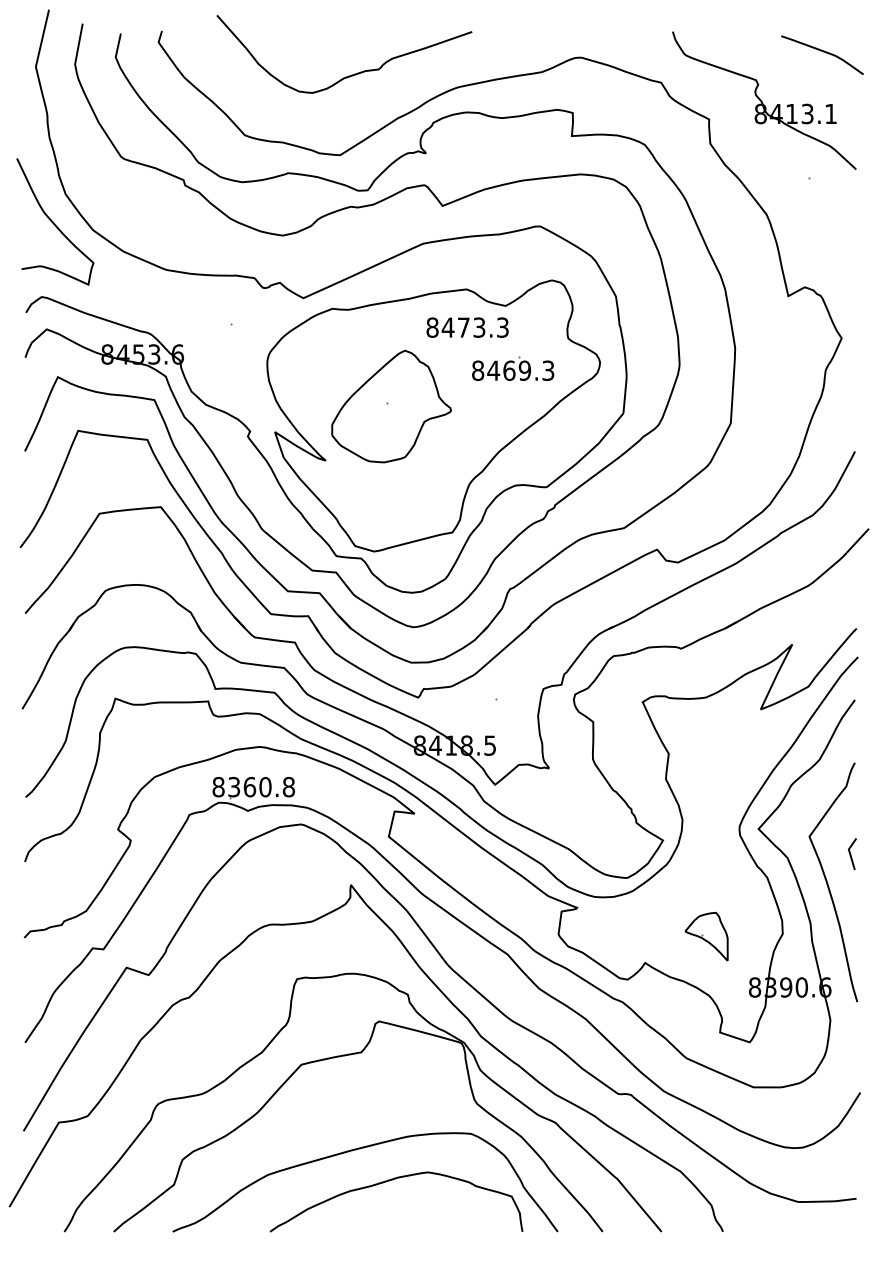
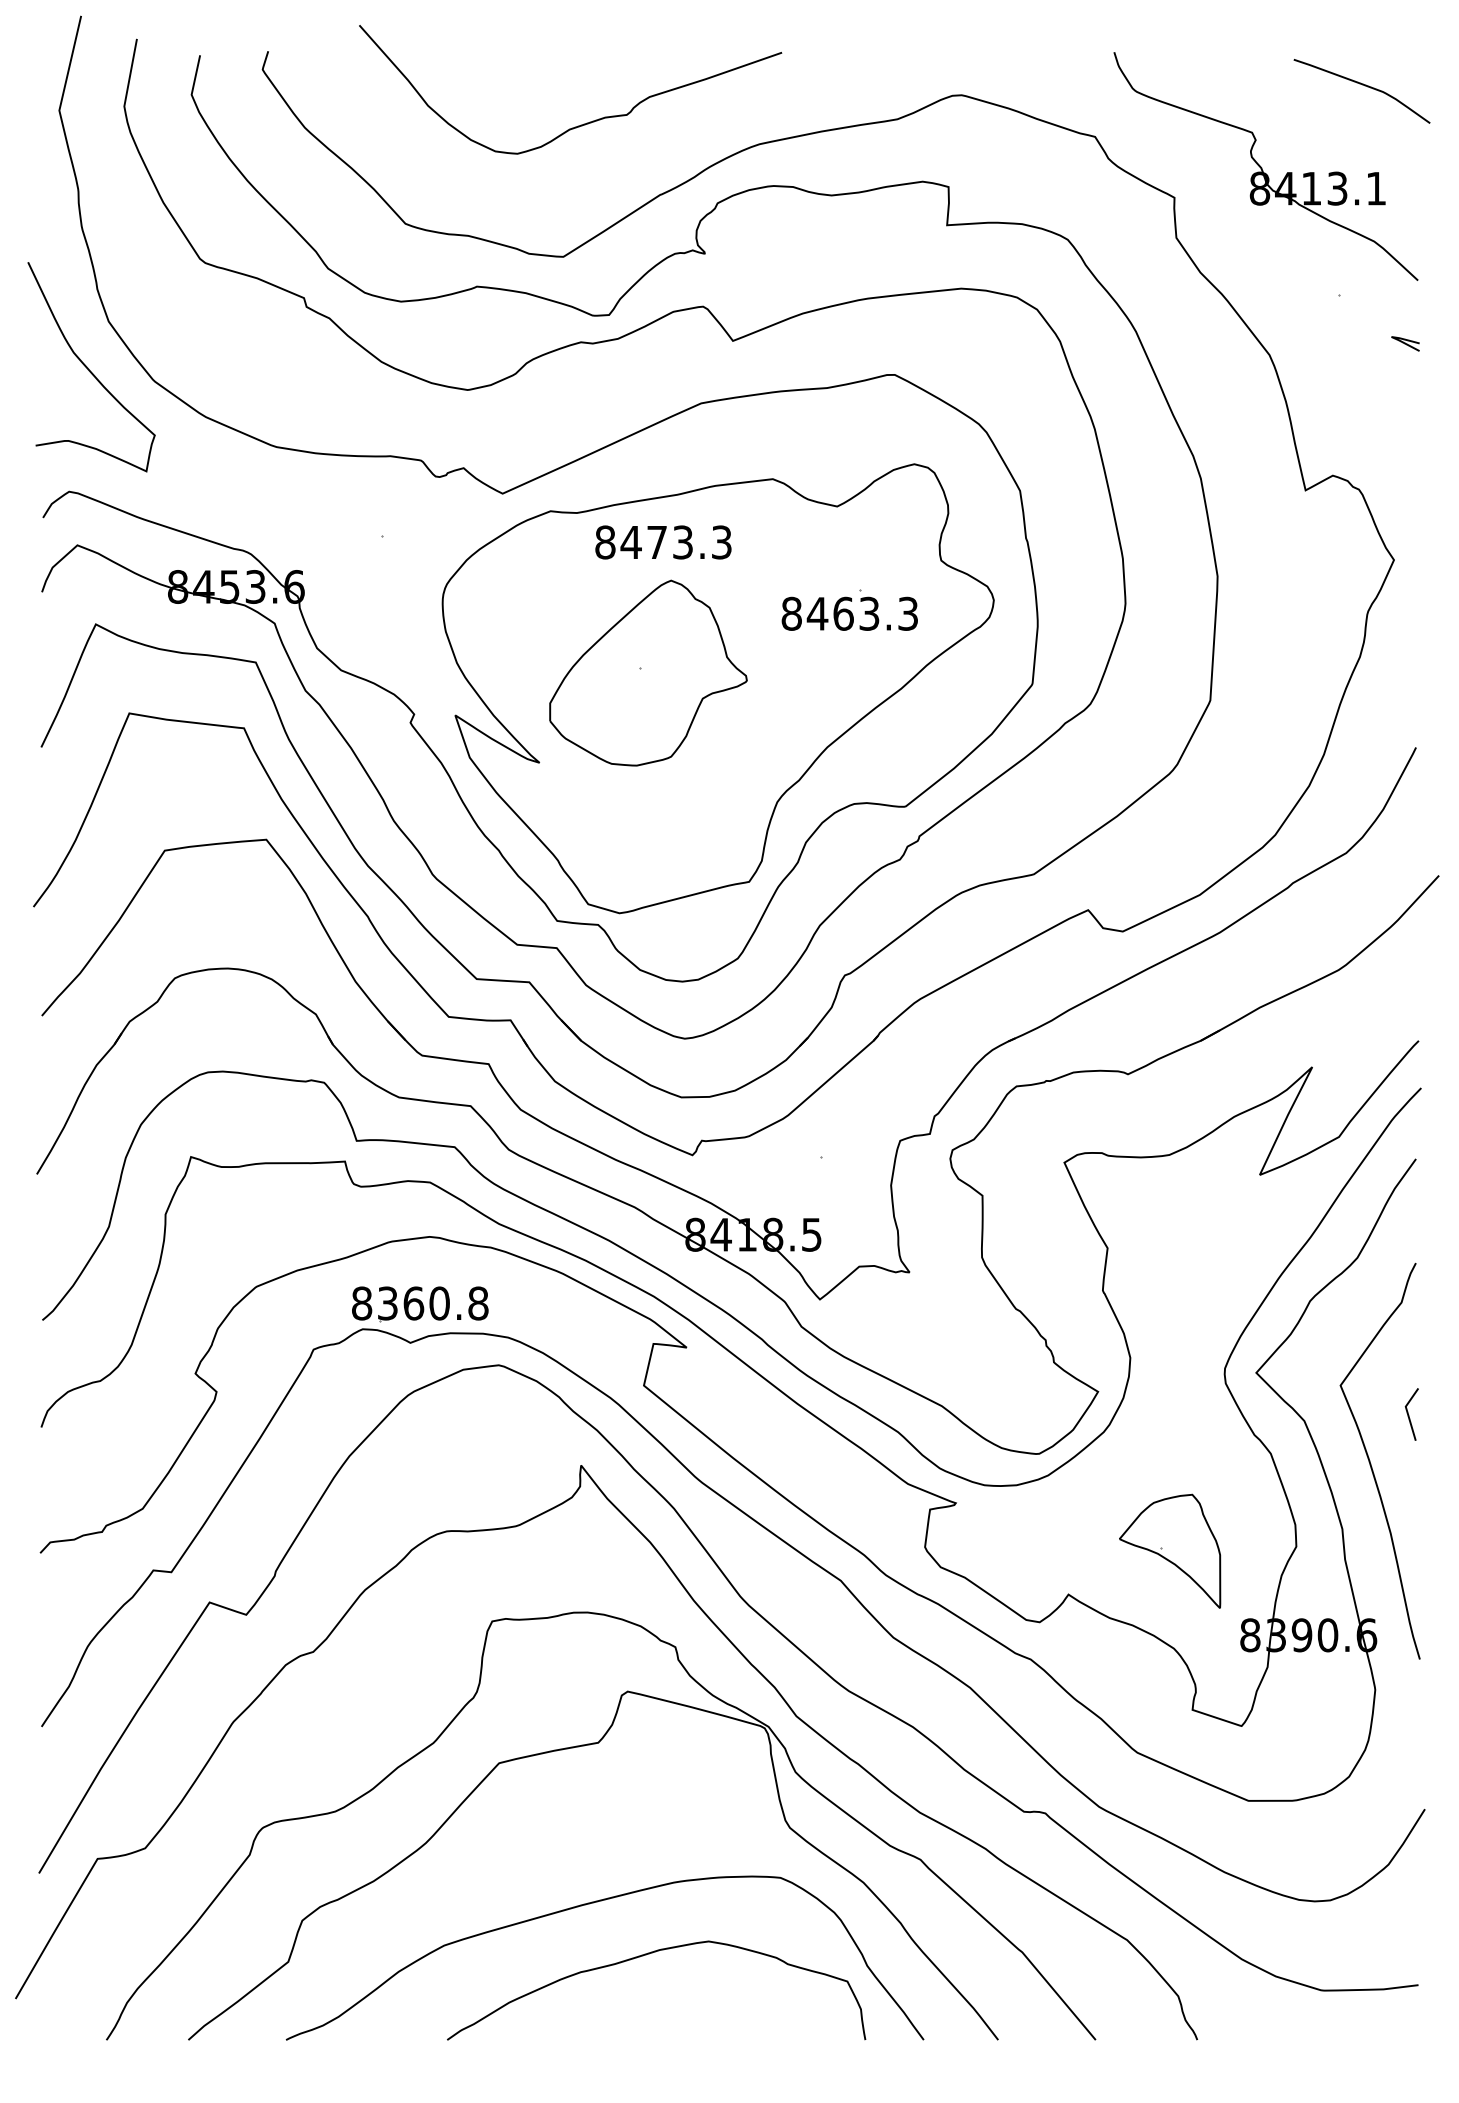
curve: (848, 207) -> (1405, 343), added
text: (467, 327) -> (663, 542), moved
text: (524, 370) -> (868, 613), 8469.3 -> 8463.3
part: (706, 936) -> (1170, 1550), size x1.43

